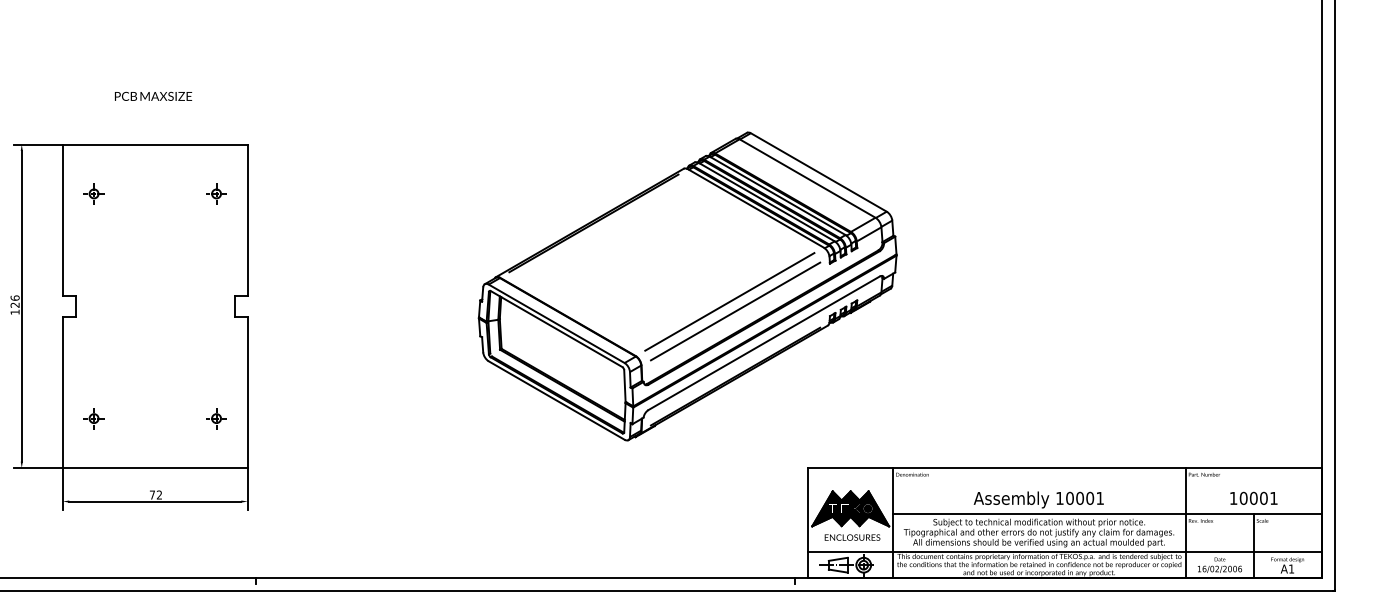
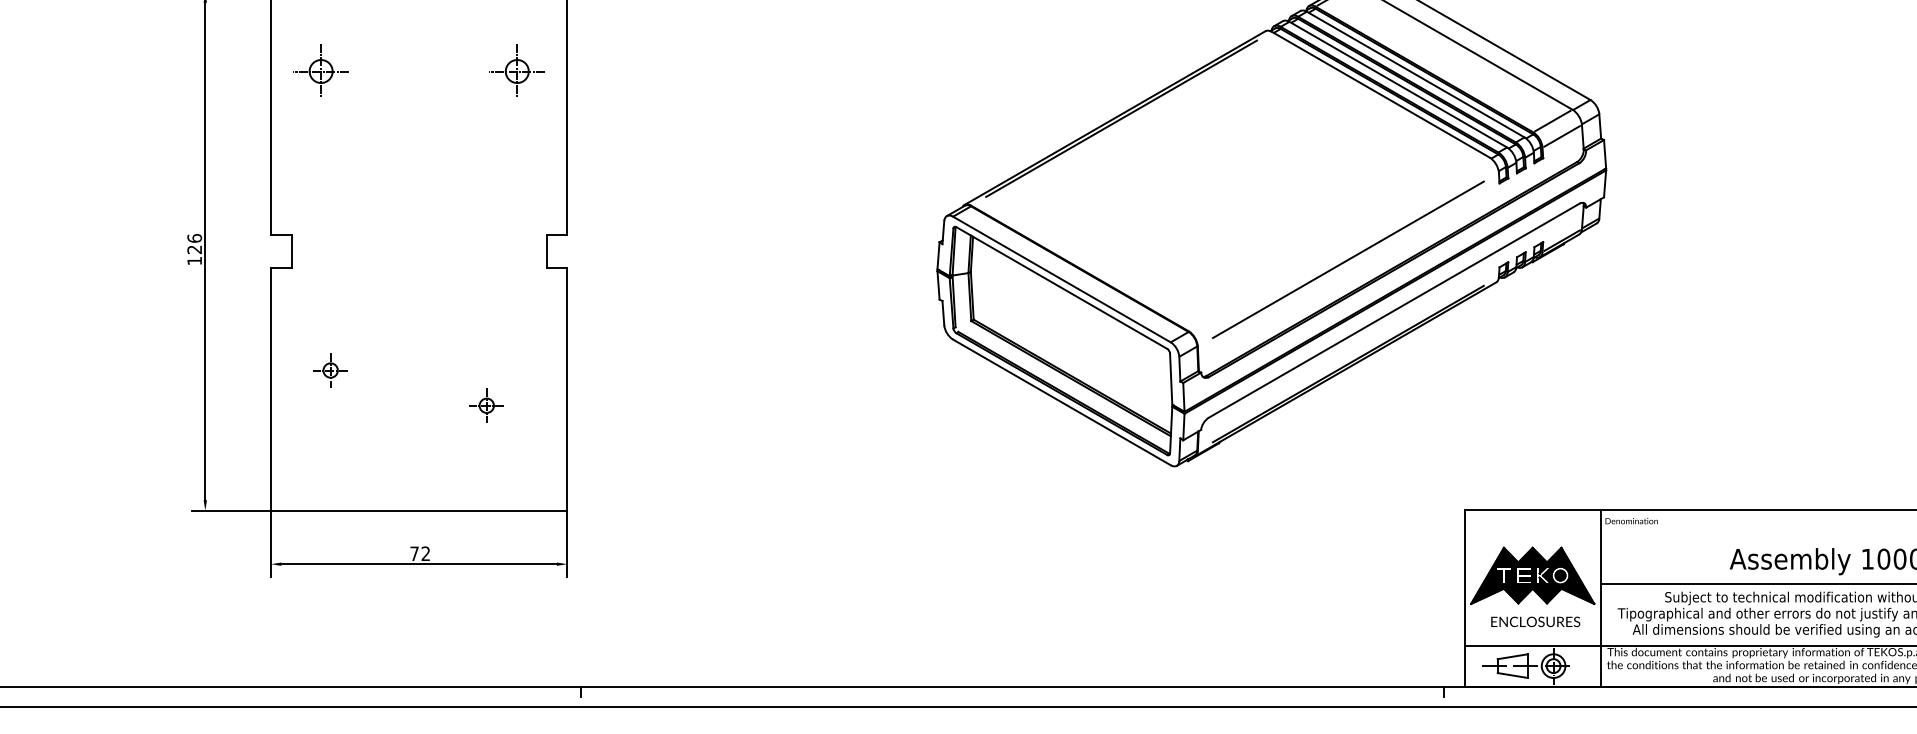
part: (93, 193) -> (320, 70), size x1.6
part: (216, 193) -> (517, 70), size x1.6
line: (729, 301) -> (1338, 243), removed
part: (93, 418) -> (329, 370), moved
part: (216, 418) -> (486, 405), moved

